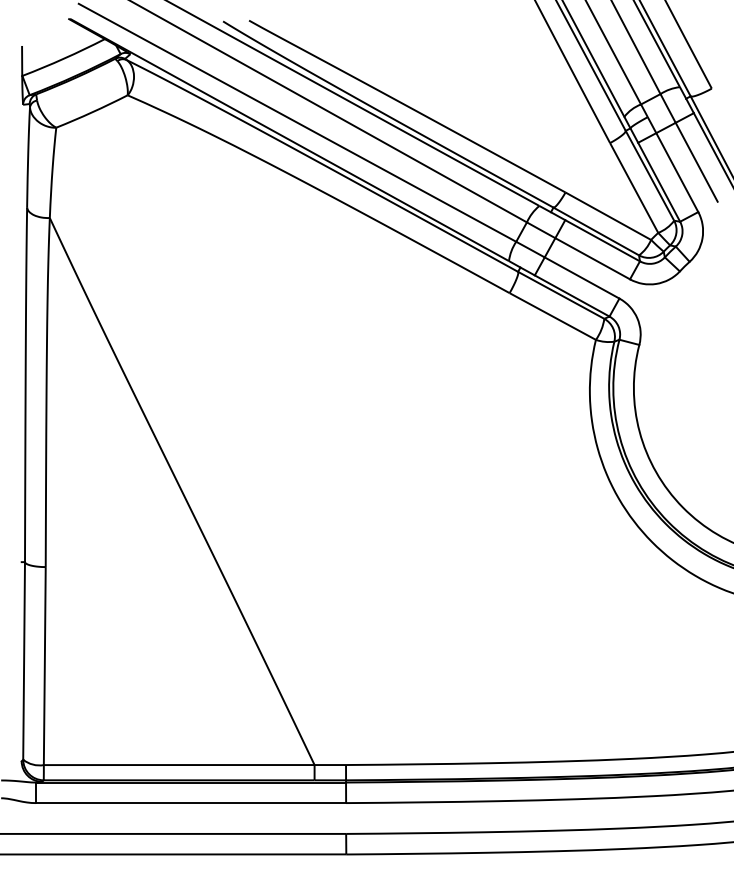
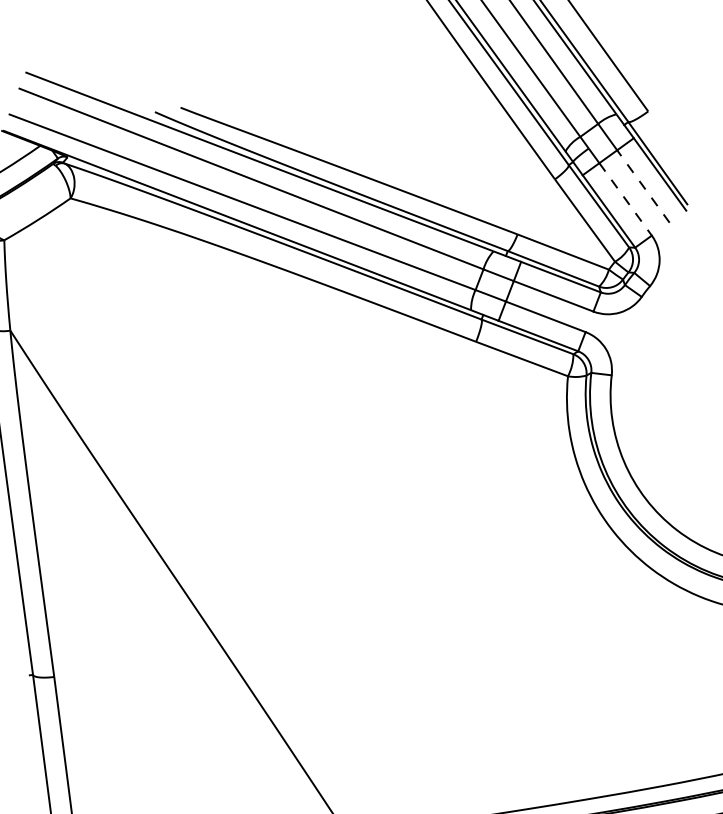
line: (696, 162) -> (643, 186), solid -> dashed
line: (677, 172) -> (625, 199), solid -> dashed

